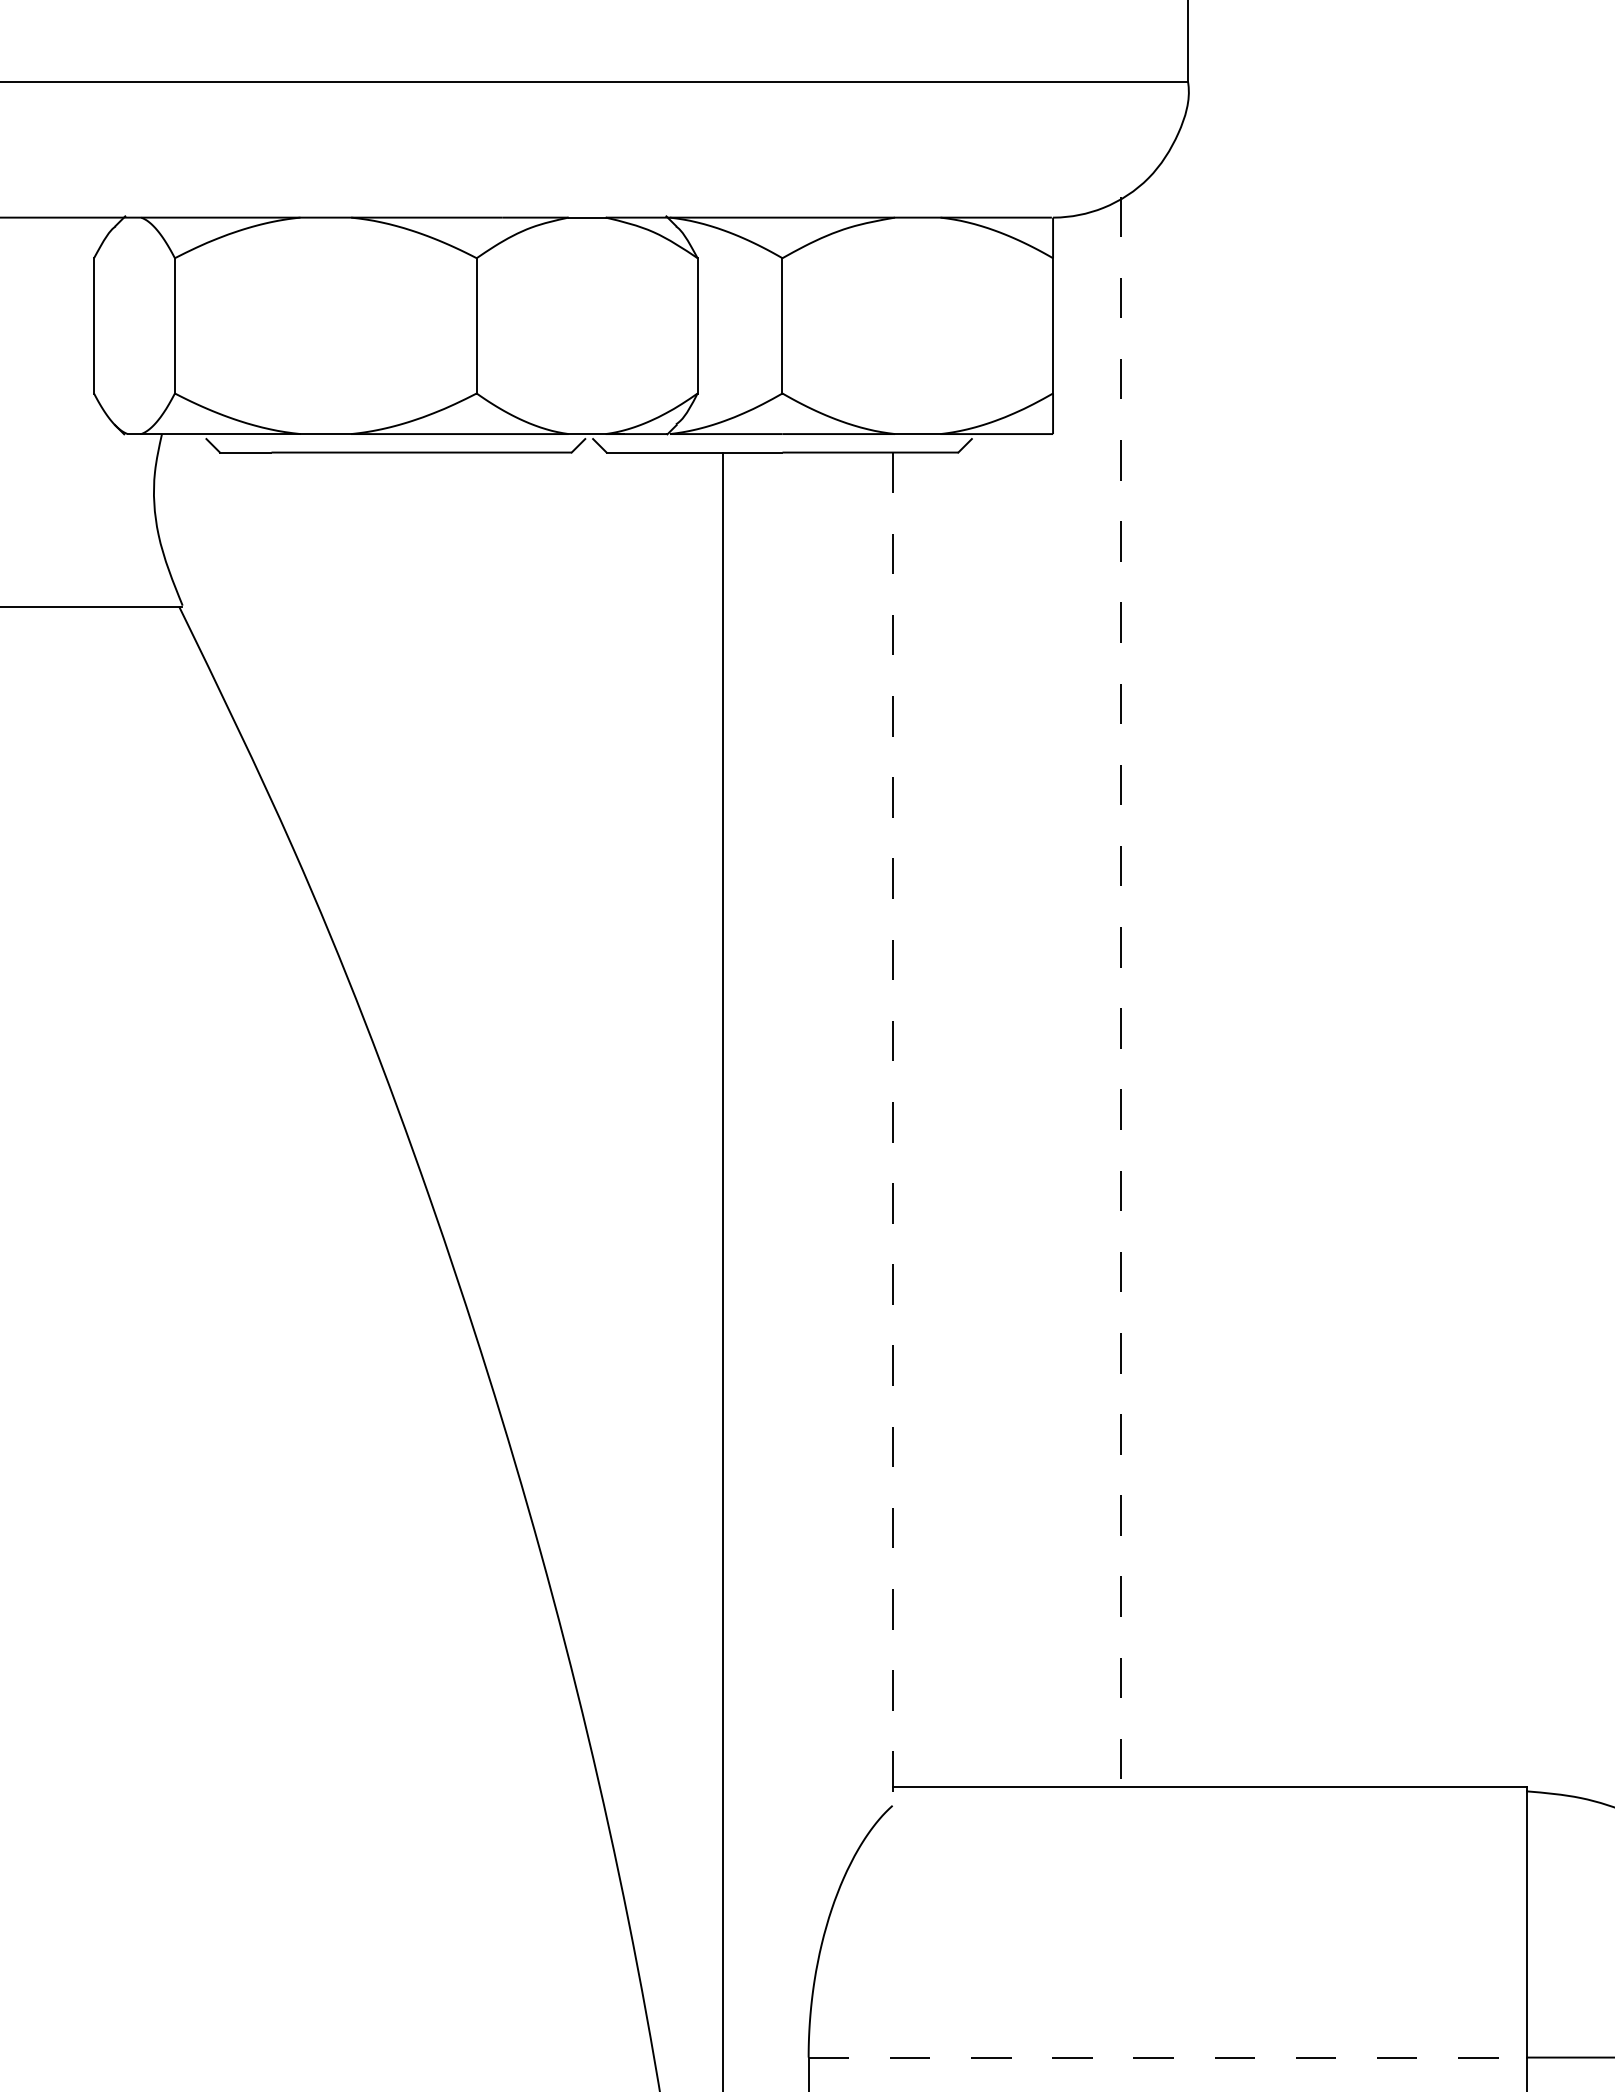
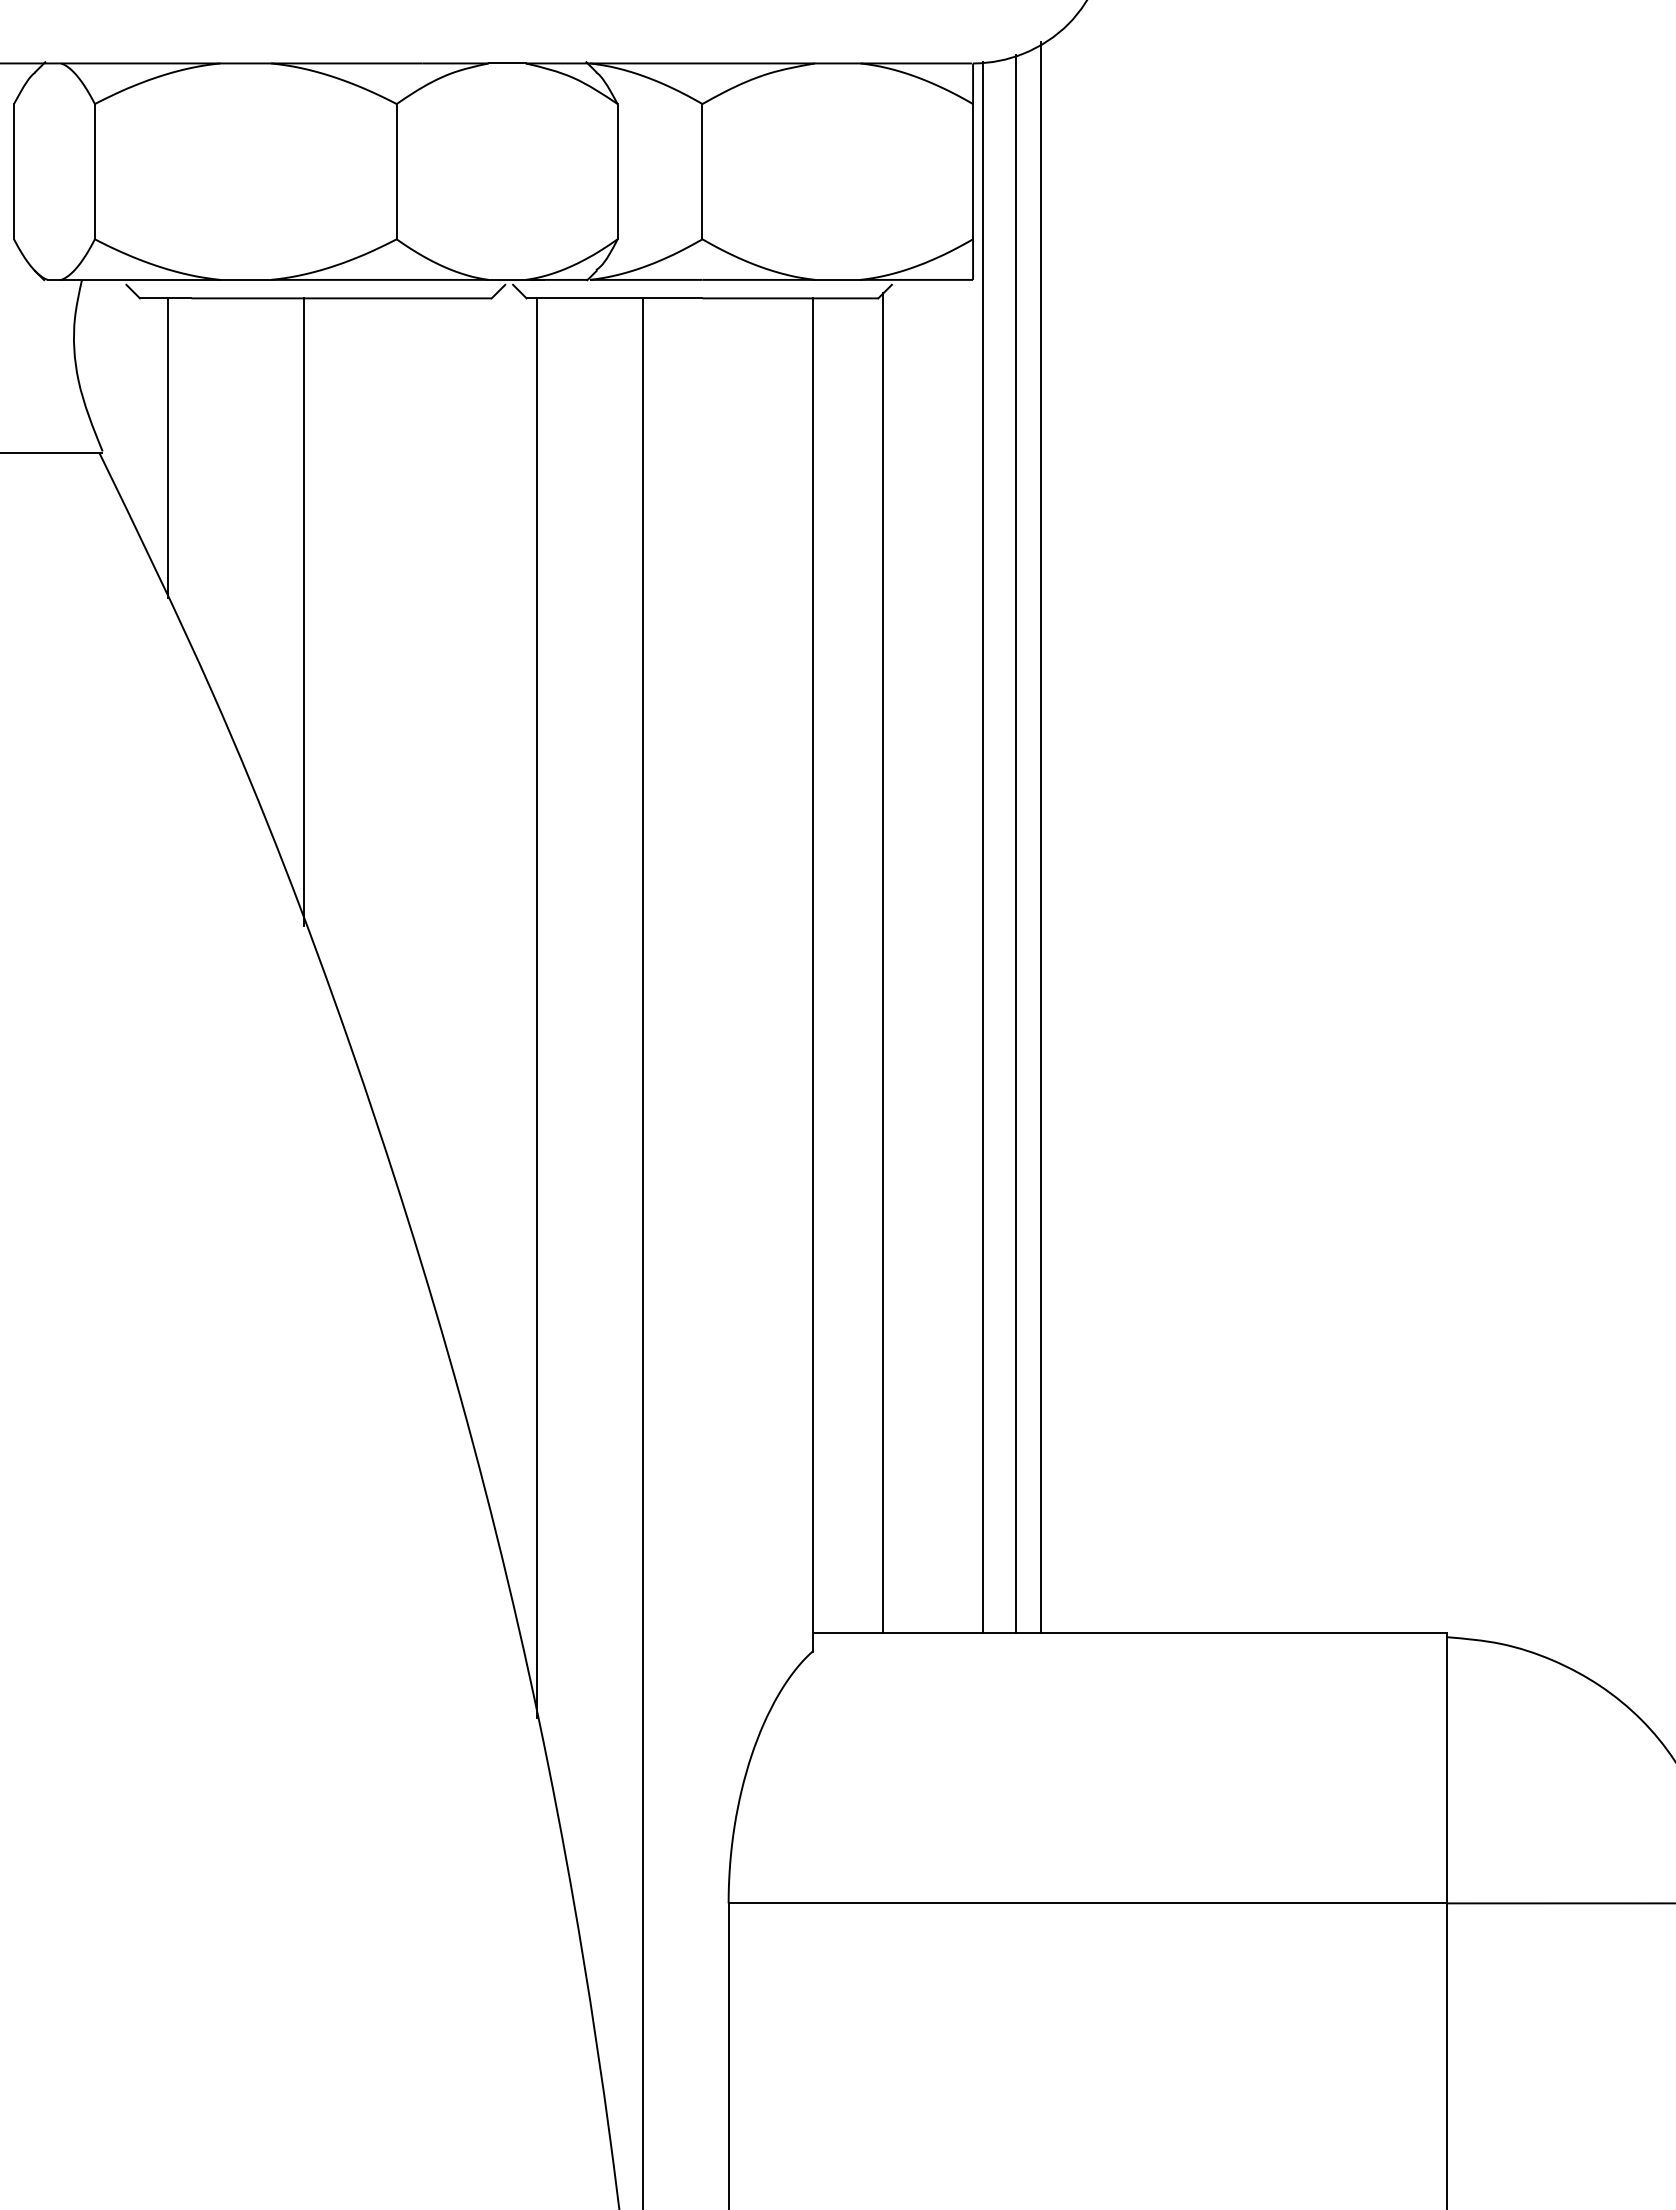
line: (247, 602) -> (167, 448), added
line: (384, 766) -> (304, 612), added
line: (1120, 992) -> (1040, 838), dashed -> solid
line: (1095, 997) -> (1015, 843), added
line: (1063, 1000) -> (983, 846), added
line: (963, 1116) -> (883, 962), added
line: (892, 1128) -> (812, 974), dashed -> solid
line: (616, 1161) -> (536, 1007), added
line: (1167, 2057) -> (1087, 1903), dashed -> solid

